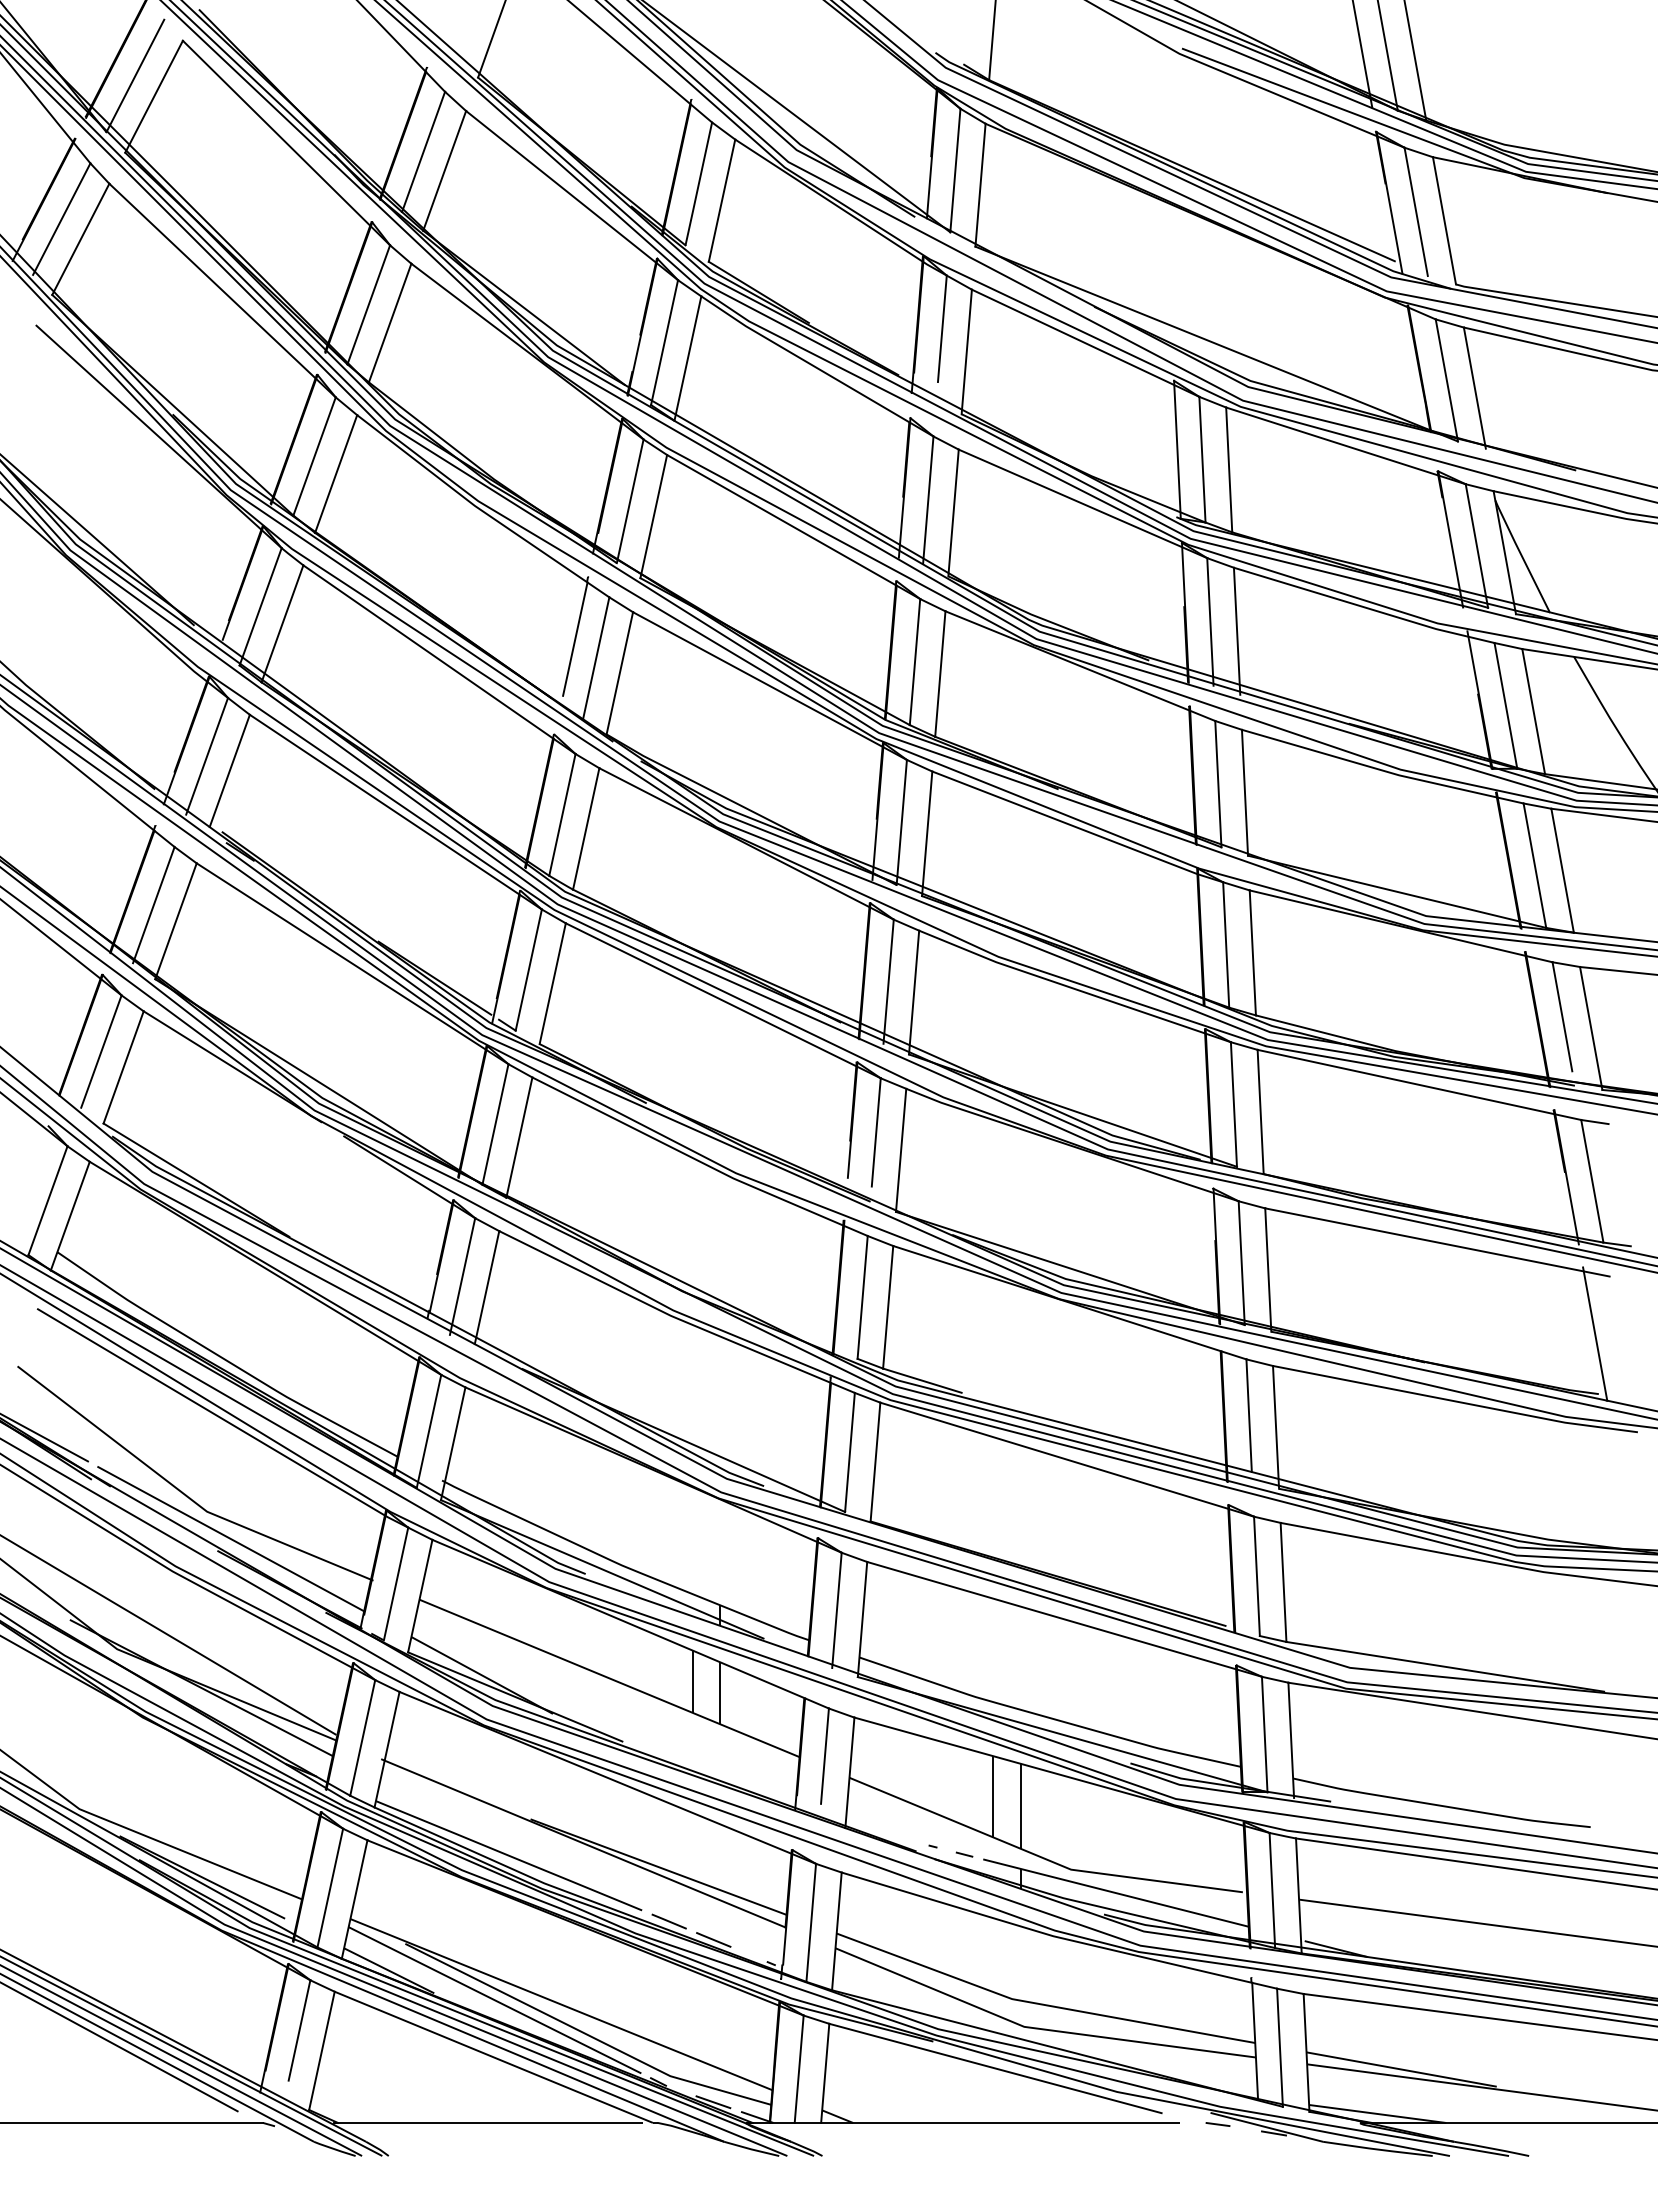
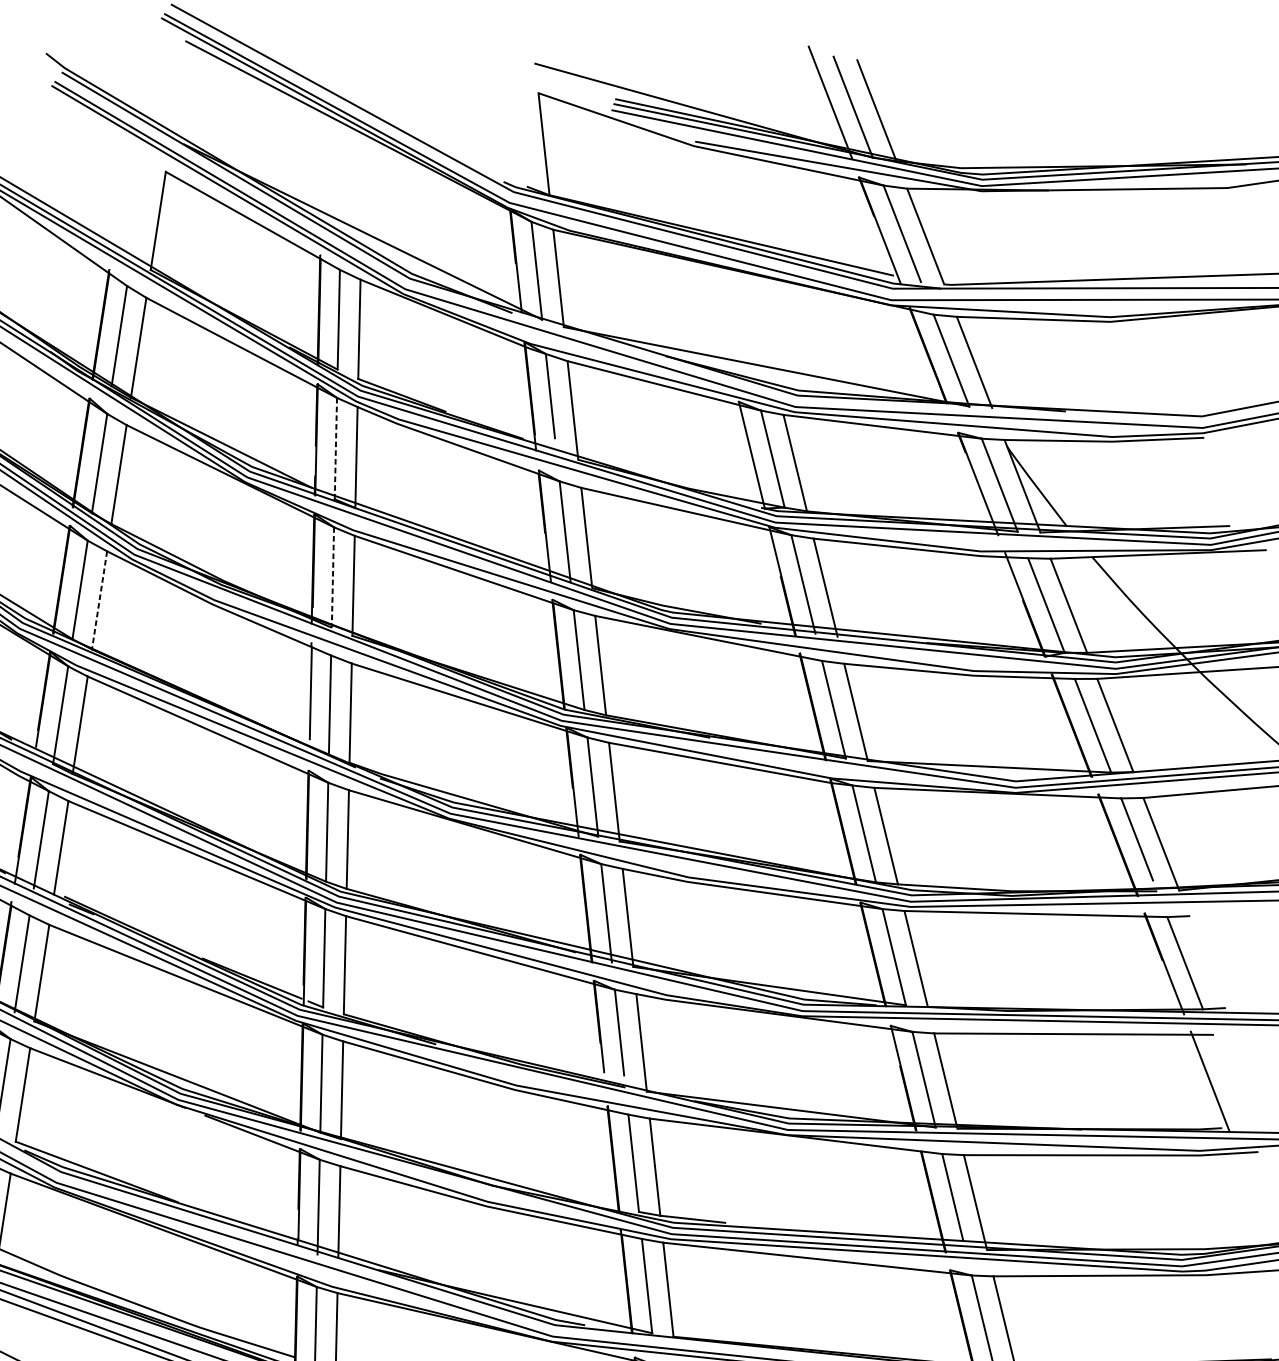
line: (664, 342) -> (335, 448), solid -> dashed
line: (336, 474) -> (99, 600), solid -> dashed
line: (630, 501) -> (333, 577), solid -> dashed

